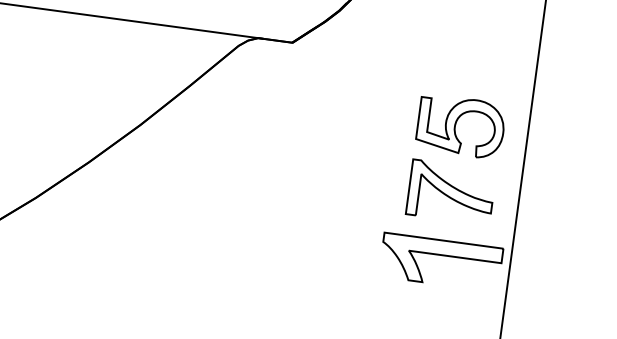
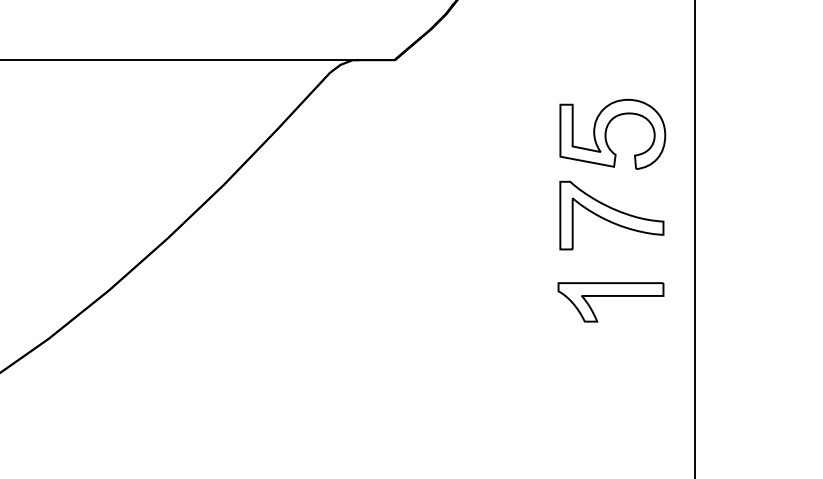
part: (440, 262) -> (610, 302), size x0.71

